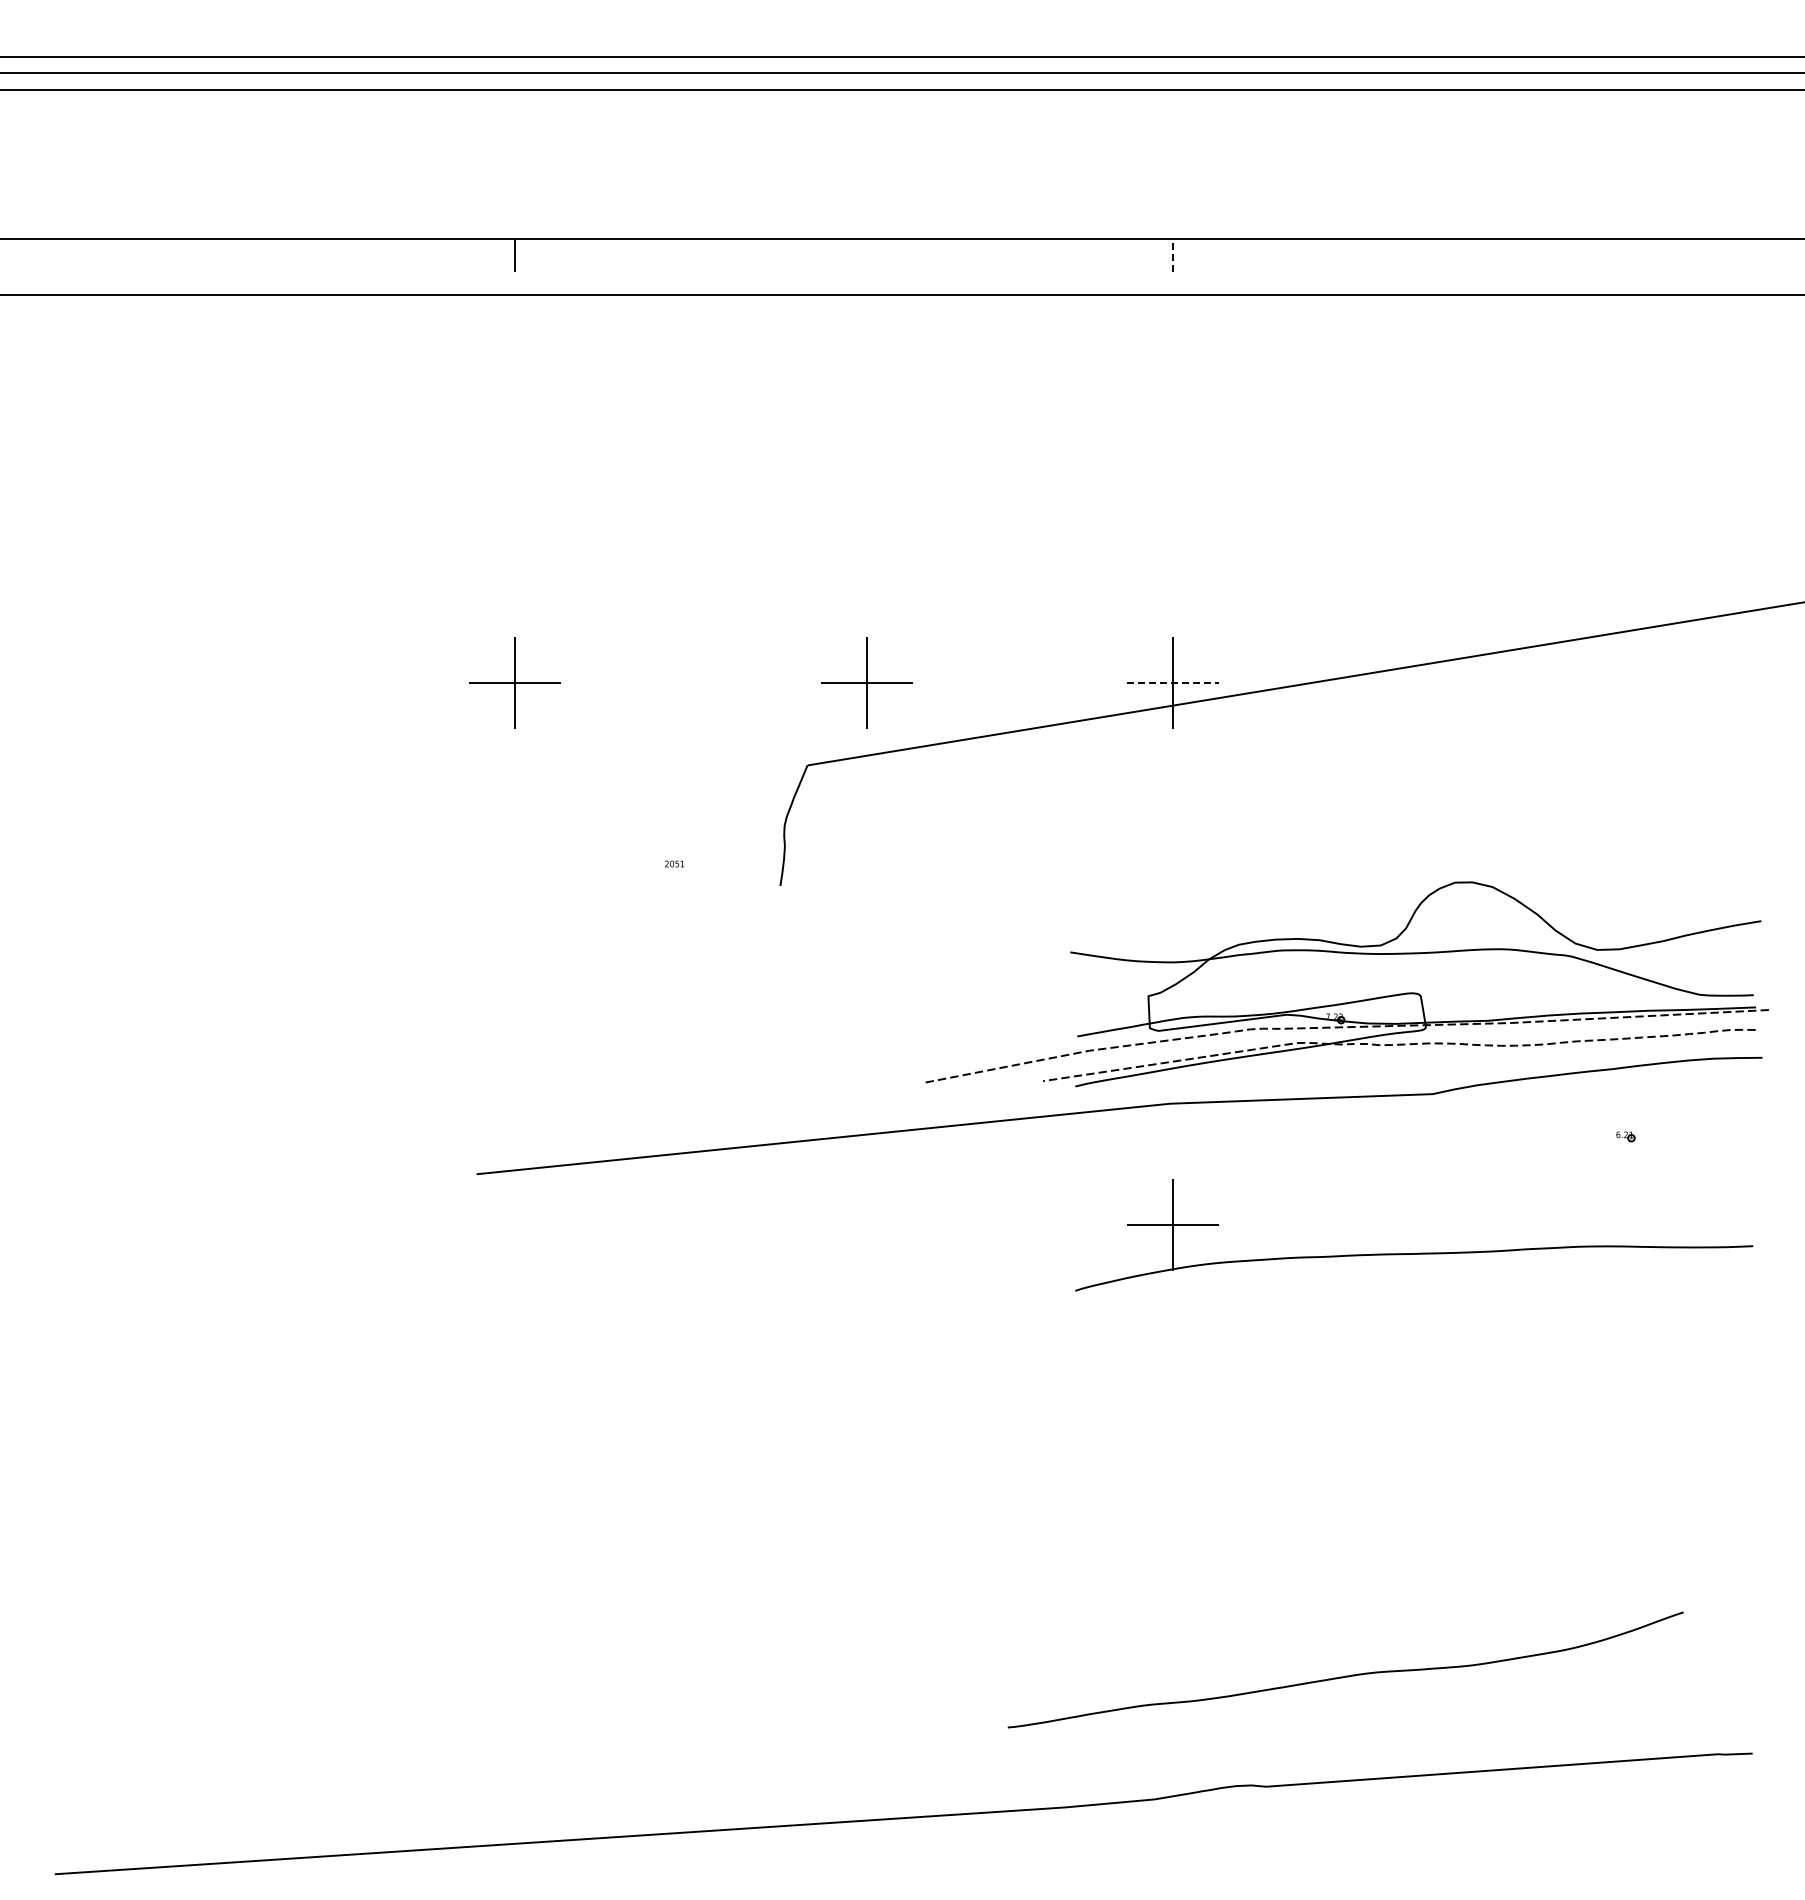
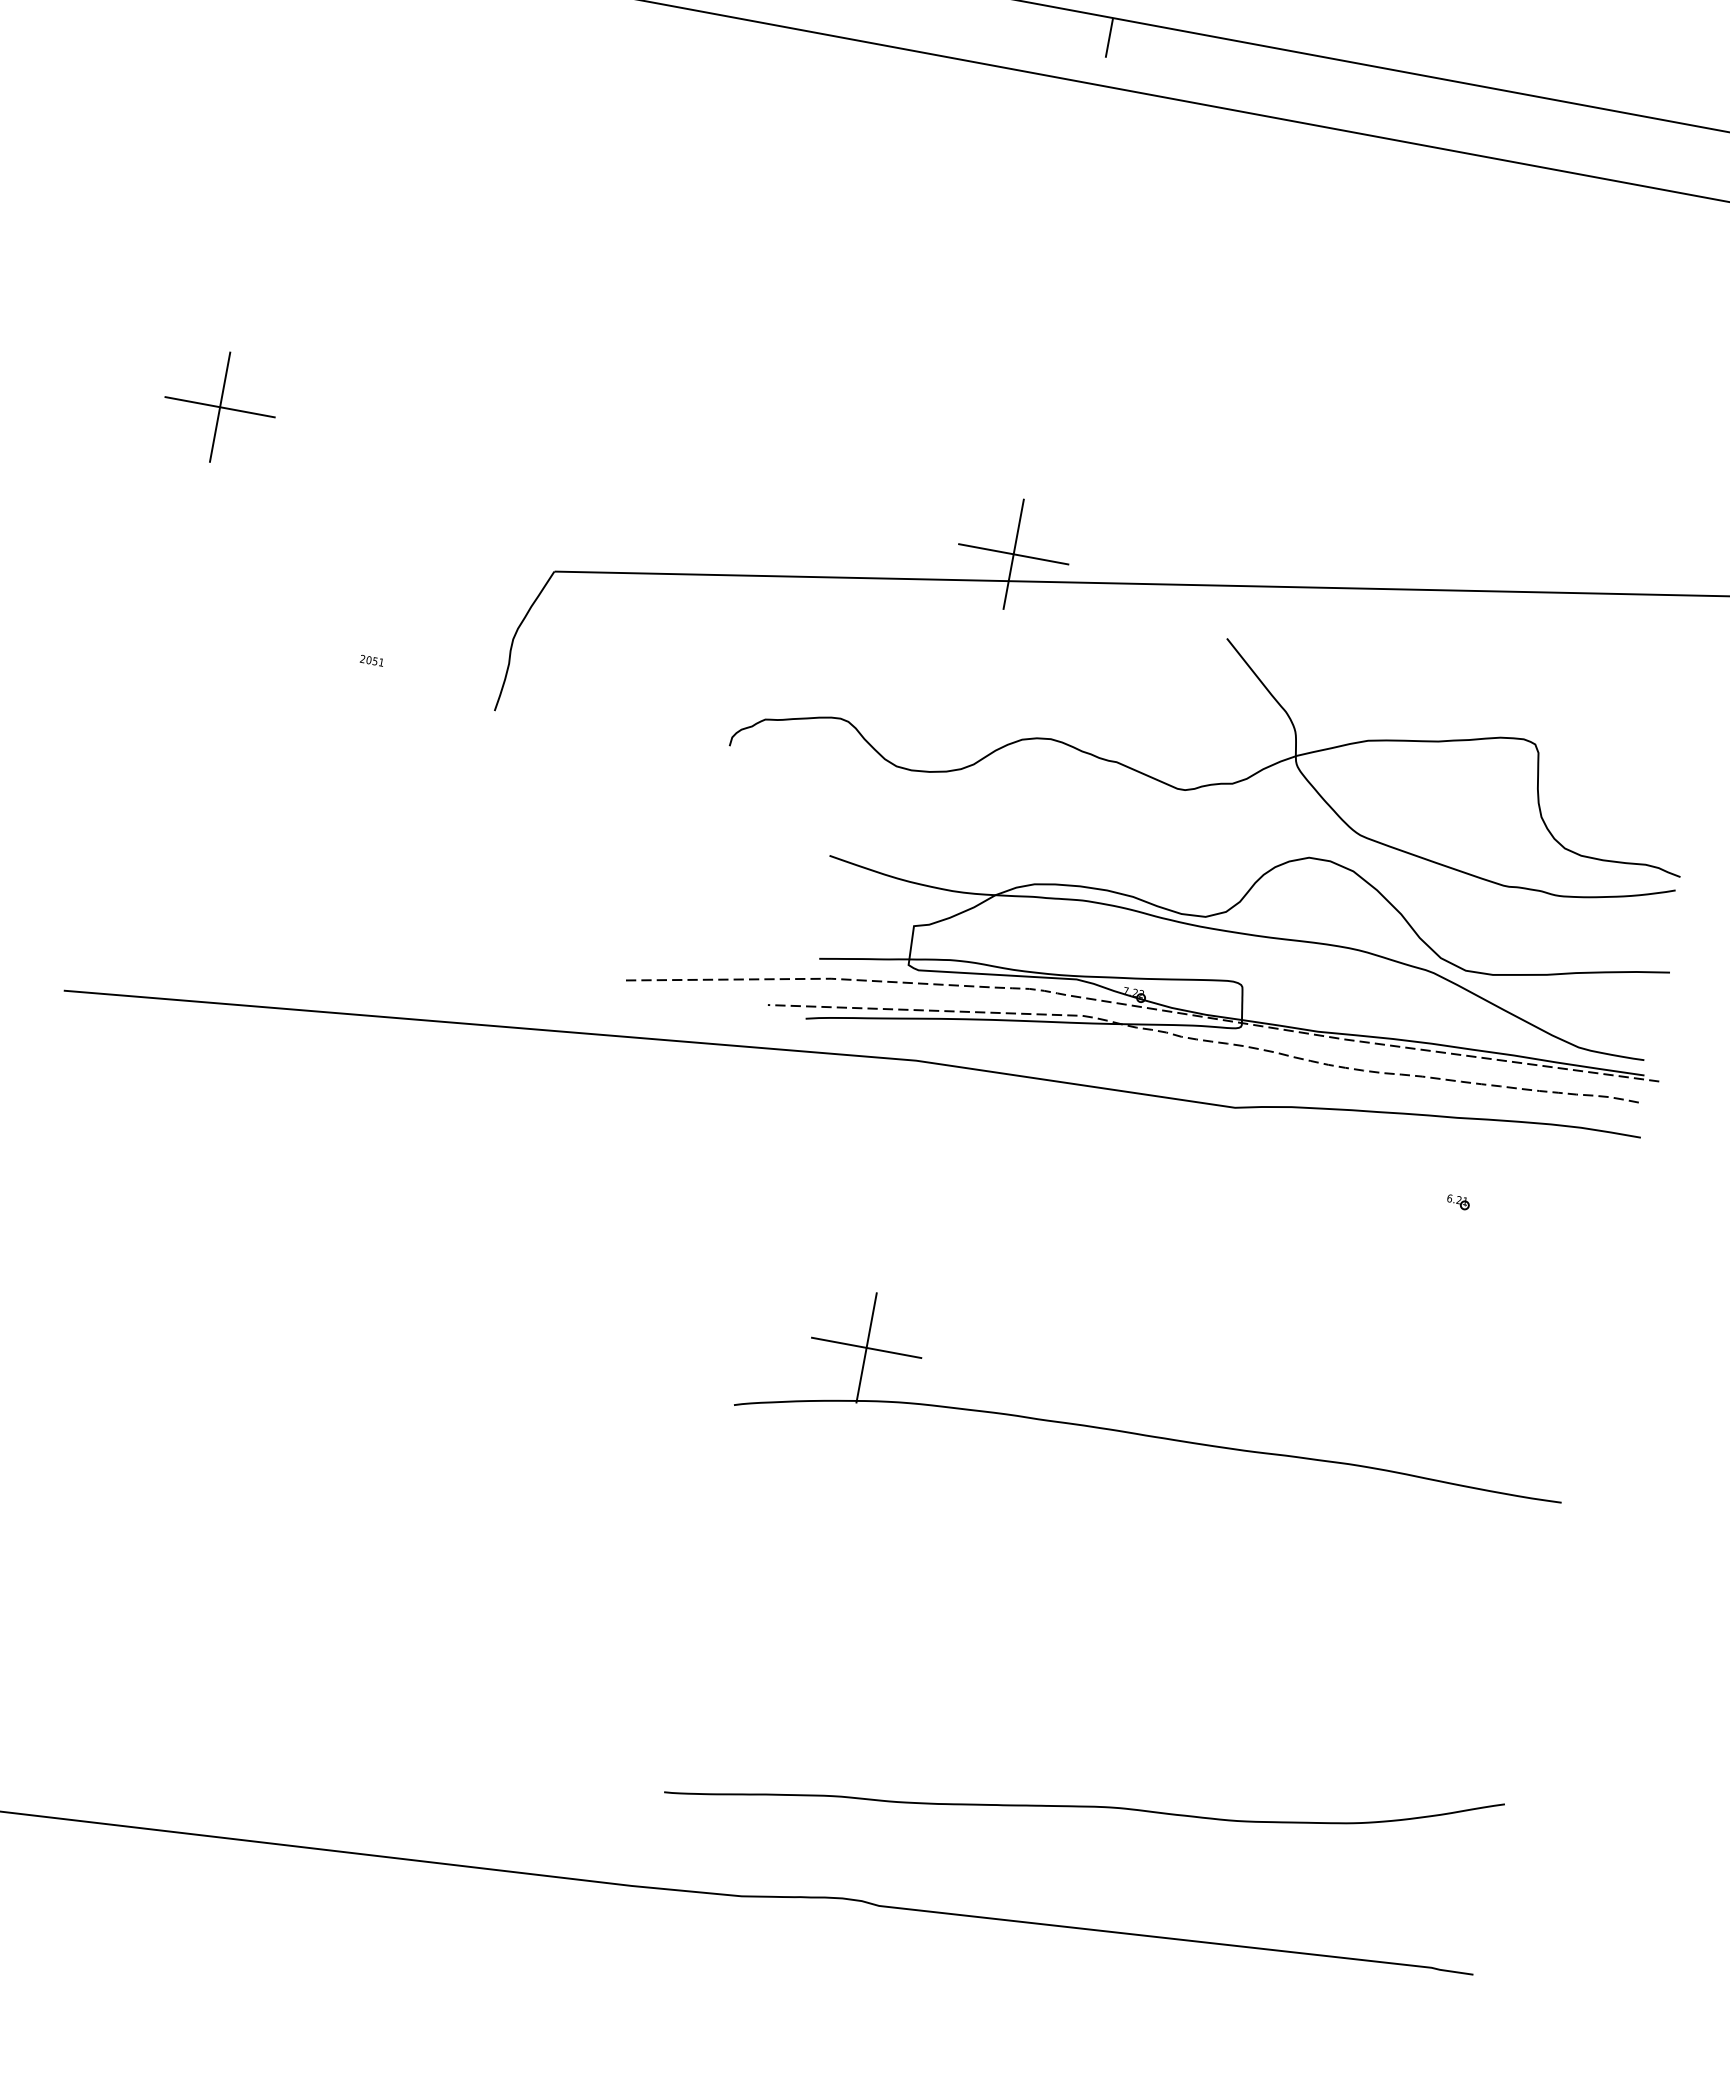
line: (1173, 254) -> (1110, 37), dashed -> solid
part: (866, 682) -> (644, 484), removed
line: (1173, 683) -> (1014, 554), dashed -> solid
part: (1372, 835) -> (1220, 782), added
part: (1418, 1252) -> (1156, 1435), moved
curve: (1345, 1675) -> (1083, 1804), moved

